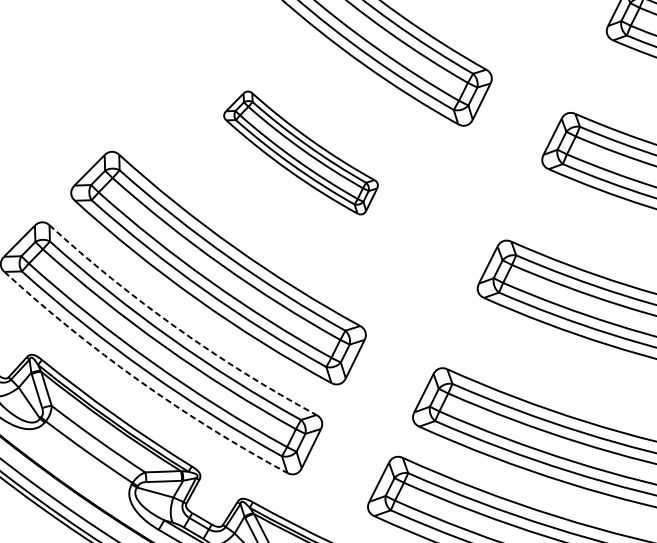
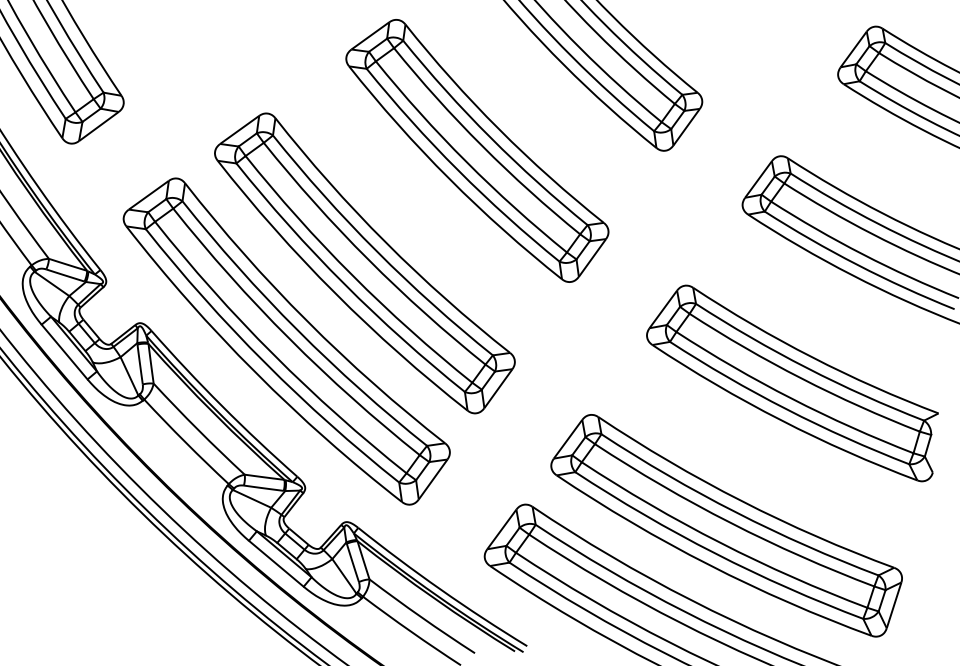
part: (301, 153) -> (477, 150), size x1.67
arc: (177, 328) -> (307, 321), dashed -> solid
arc: (139, 381) -> (255, 372), dashed -> solid

